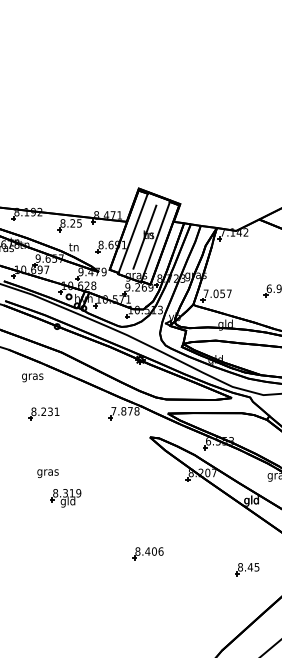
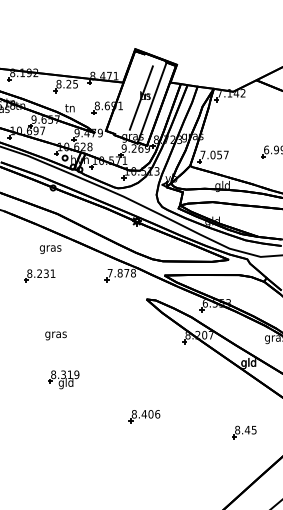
line: (132, 233) -> (128, 94), removed
text: (32, 377) -> (50, 249), moved
text: (47, 473) -> (55, 335), moved
part: (65, 498) -> (63, 380), moved

